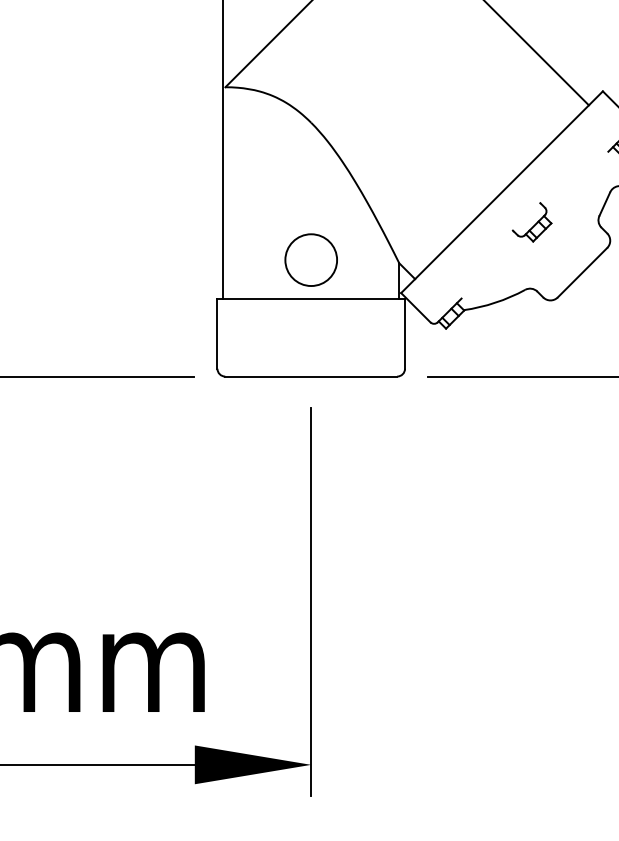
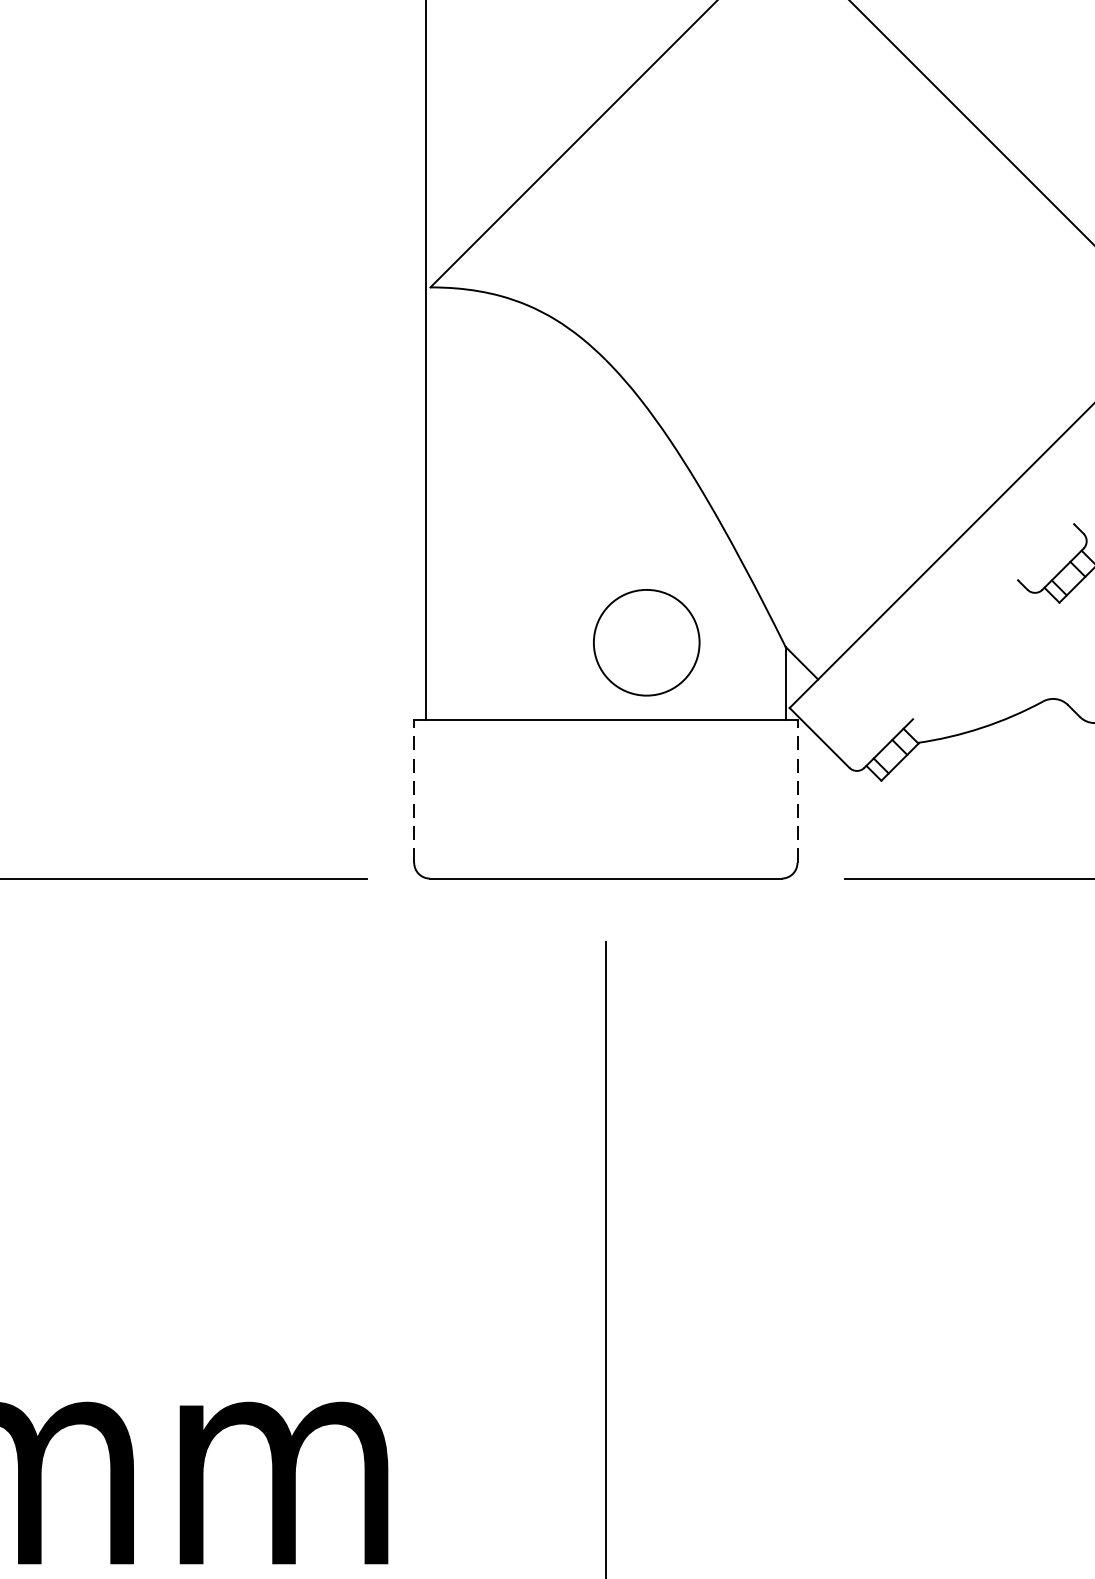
circle: (310, 259) -> (645, 641), moved
line: (217, 333) -> (414, 790), solid -> dashed
line: (405, 333) -> (798, 790), solid -> dashed

